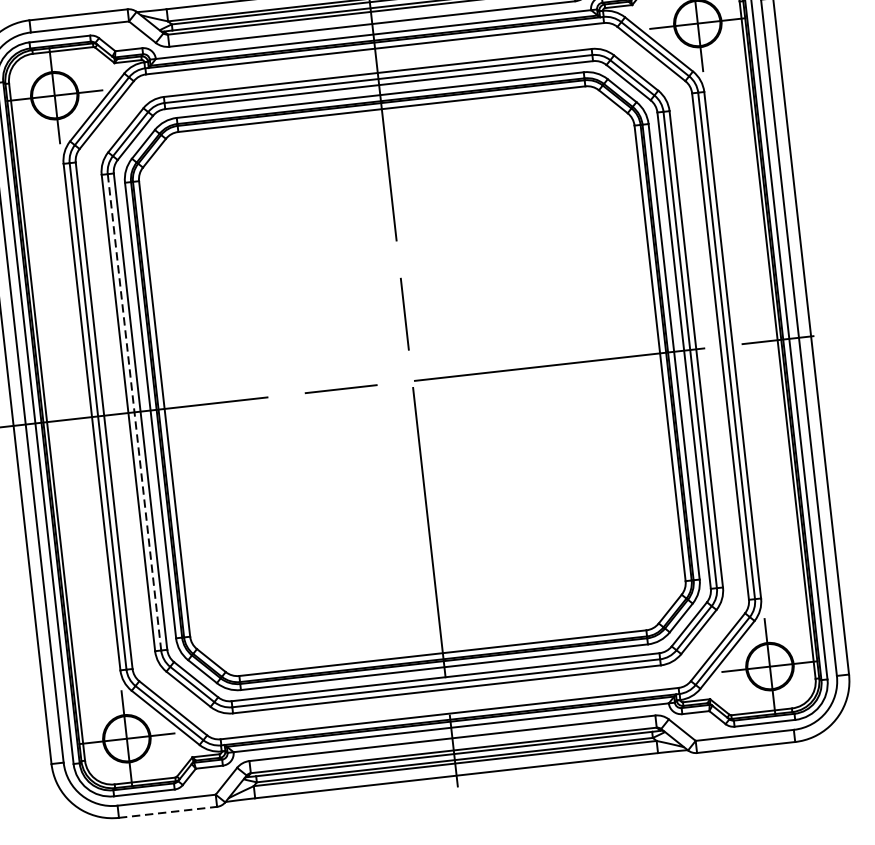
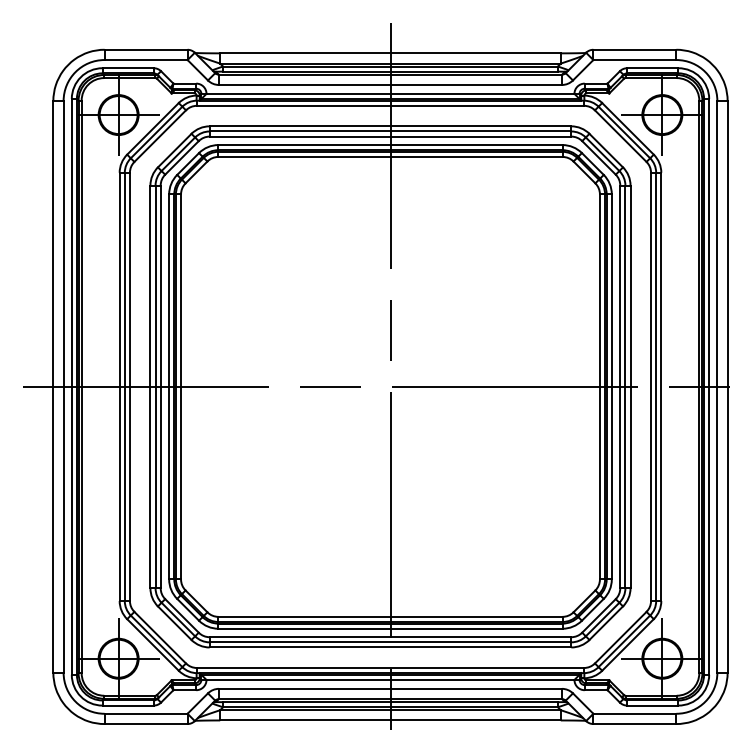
line: (134, 413) -> (155, 387), dashed -> solid
line: (168, 812) -> (146, 724), dashed -> solid

